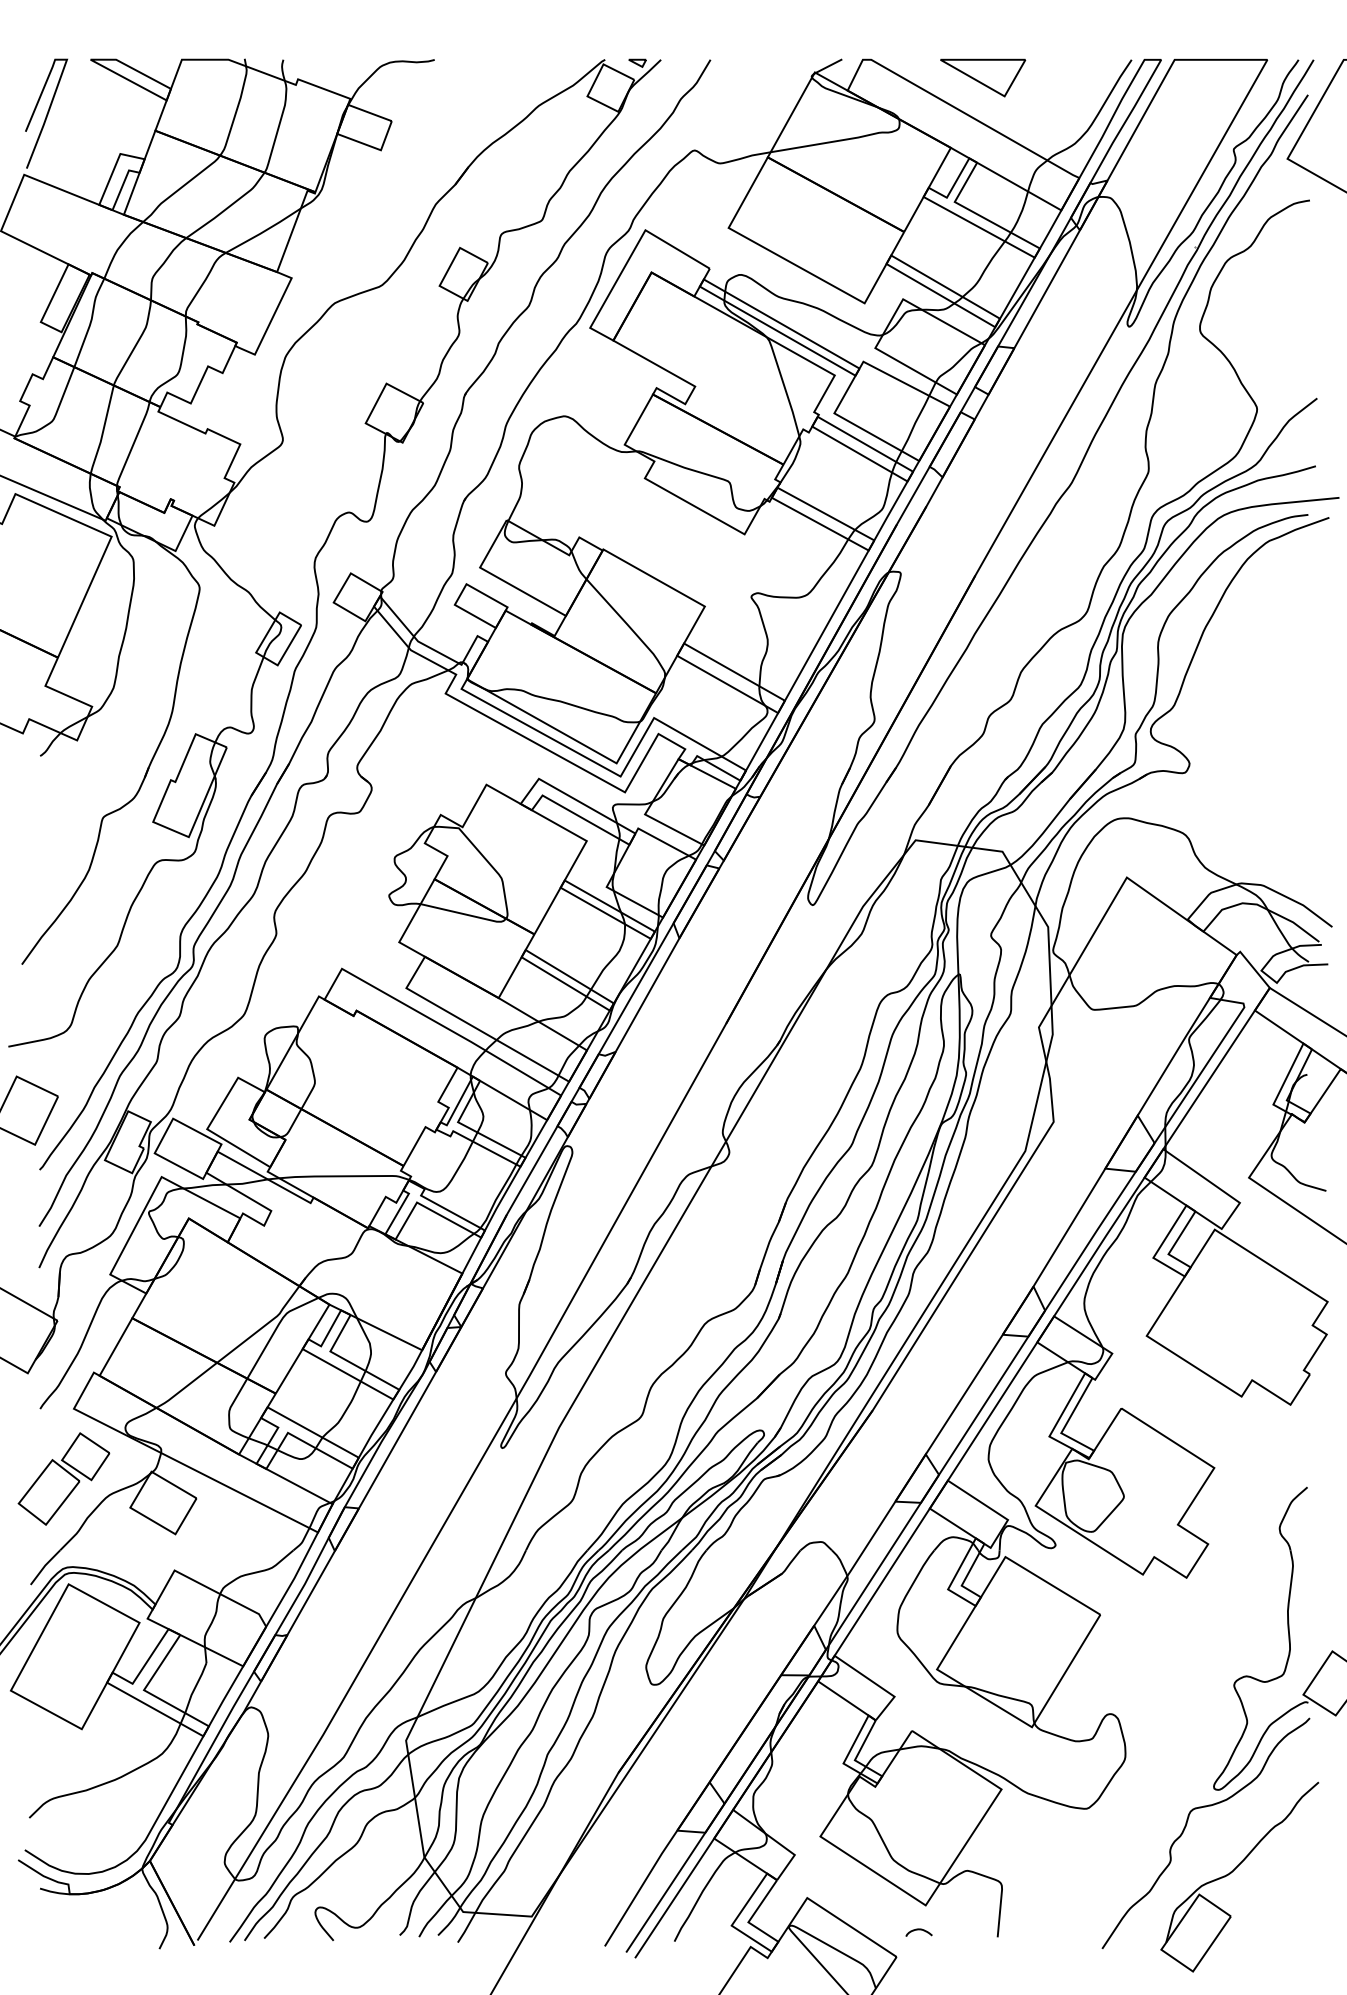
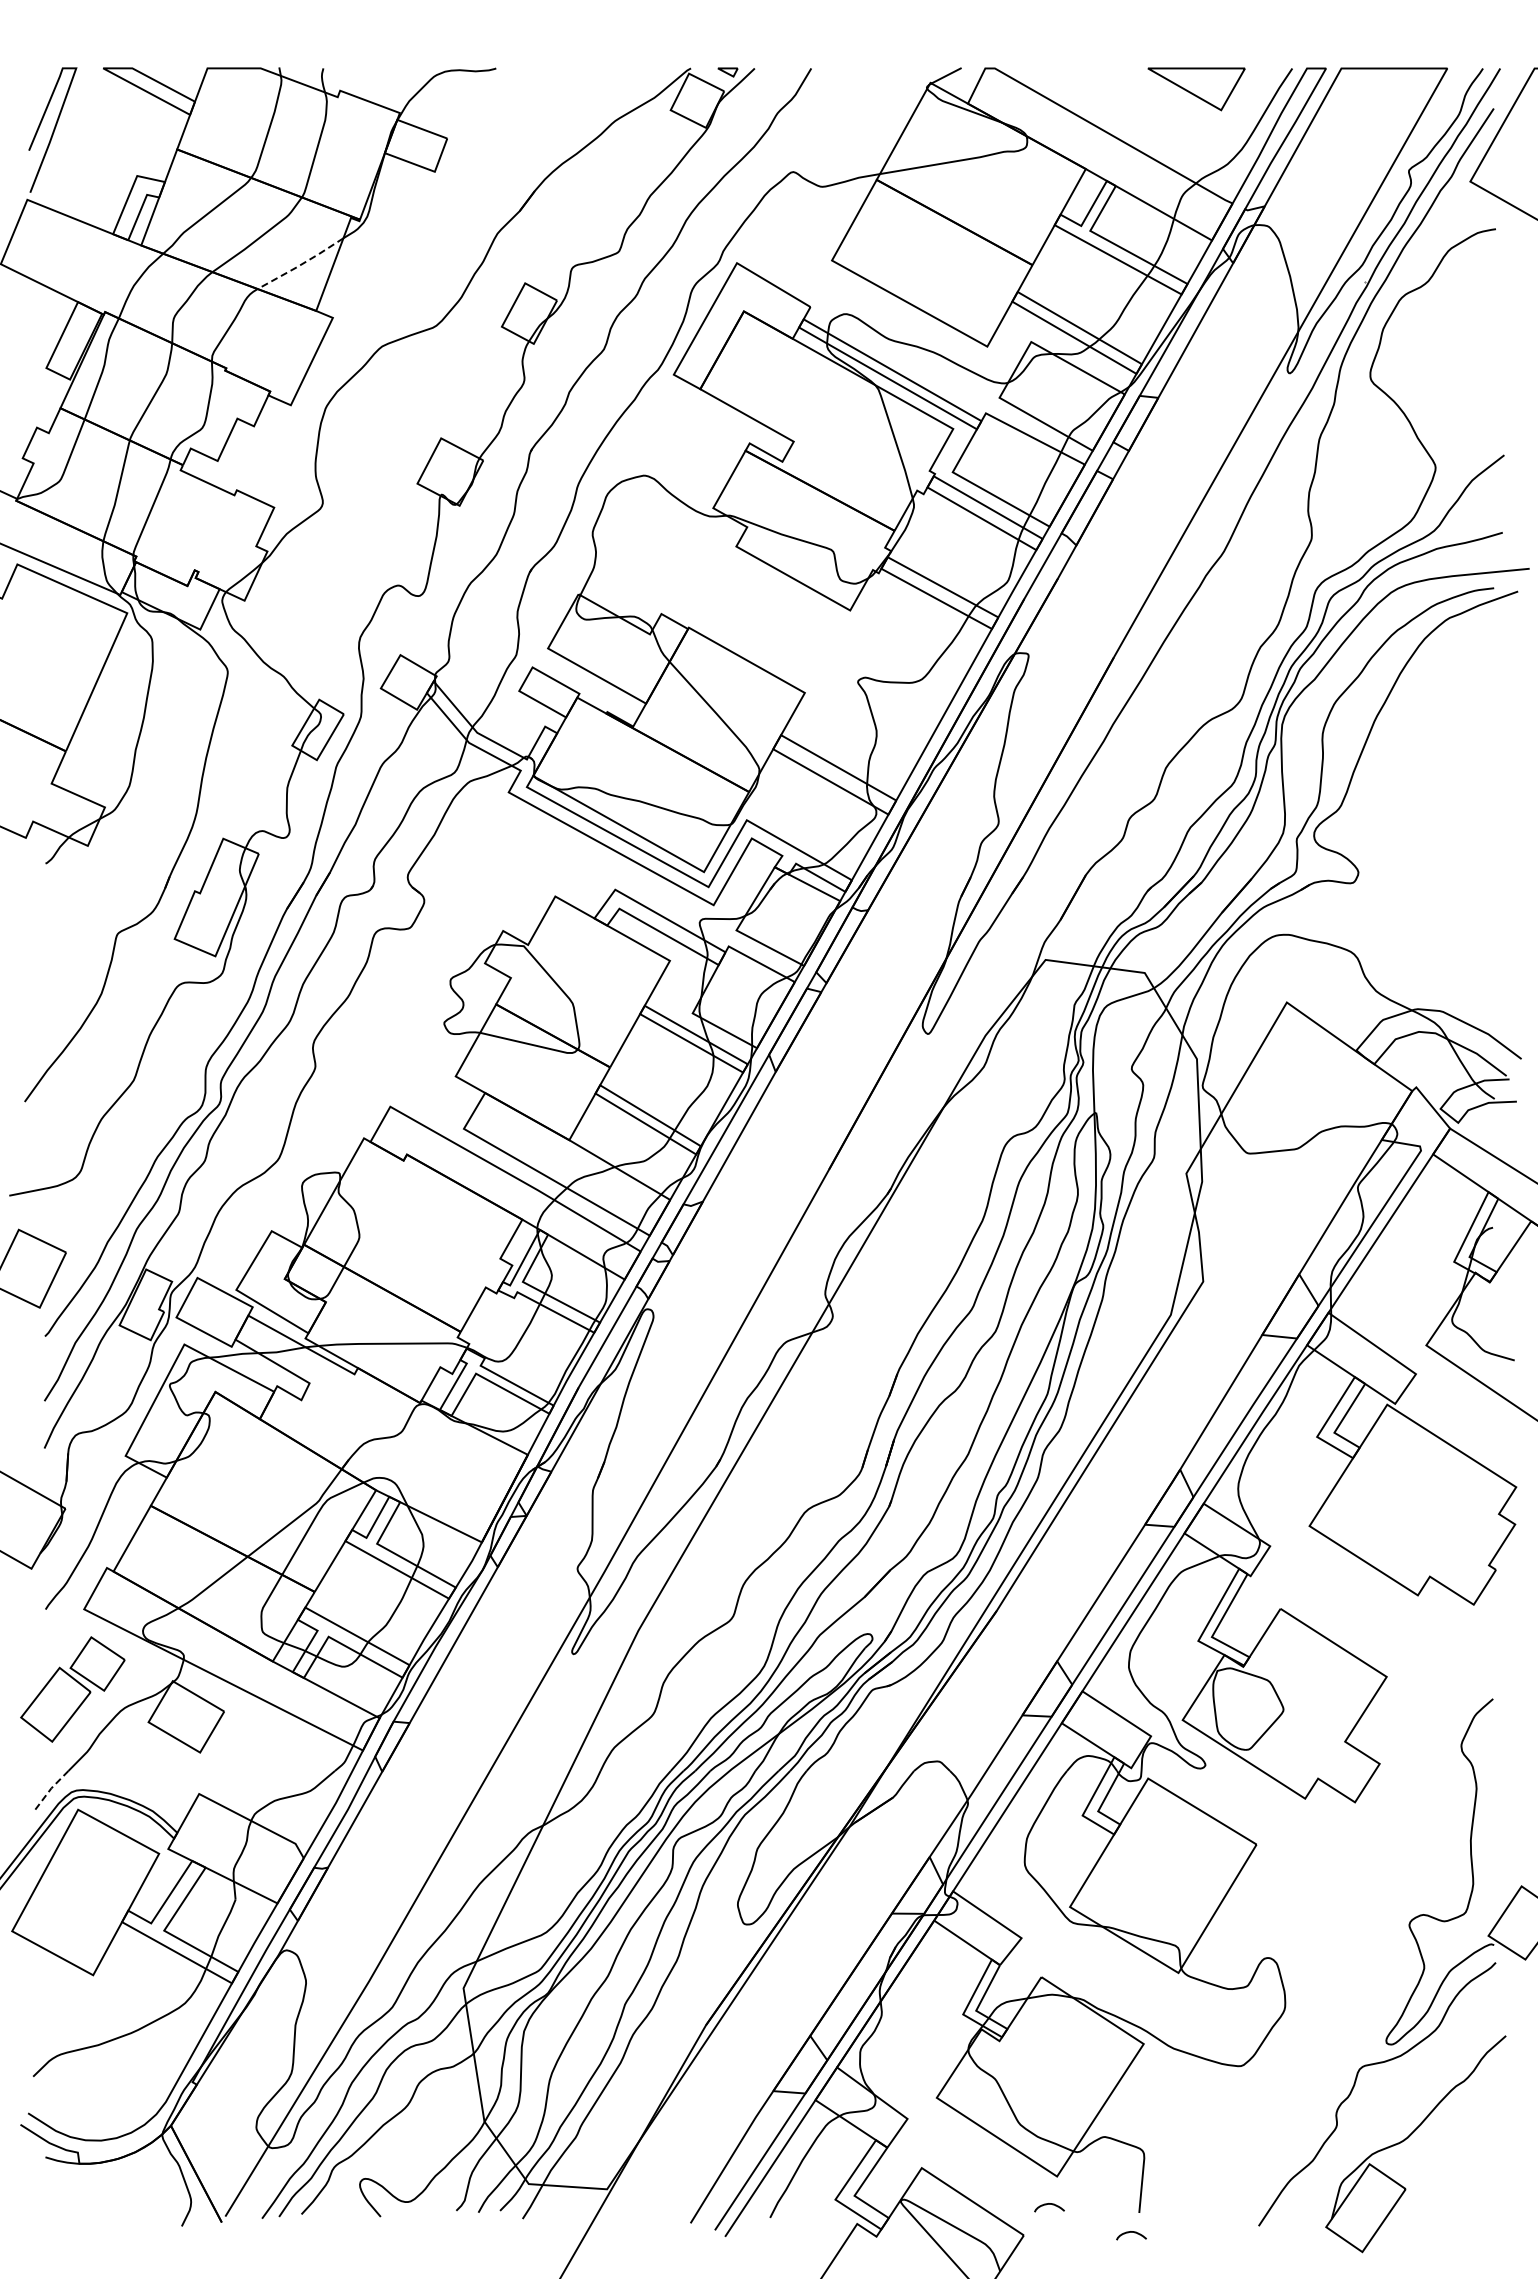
part: (982, 78) -> (1196, 89), moved
line: (263, 231) -> (300, 264), solid -> dashed
line: (44, 1566) -> (50, 1789), solid -> dashed
curve: (990, 1954) -> (1131, 2232), added

